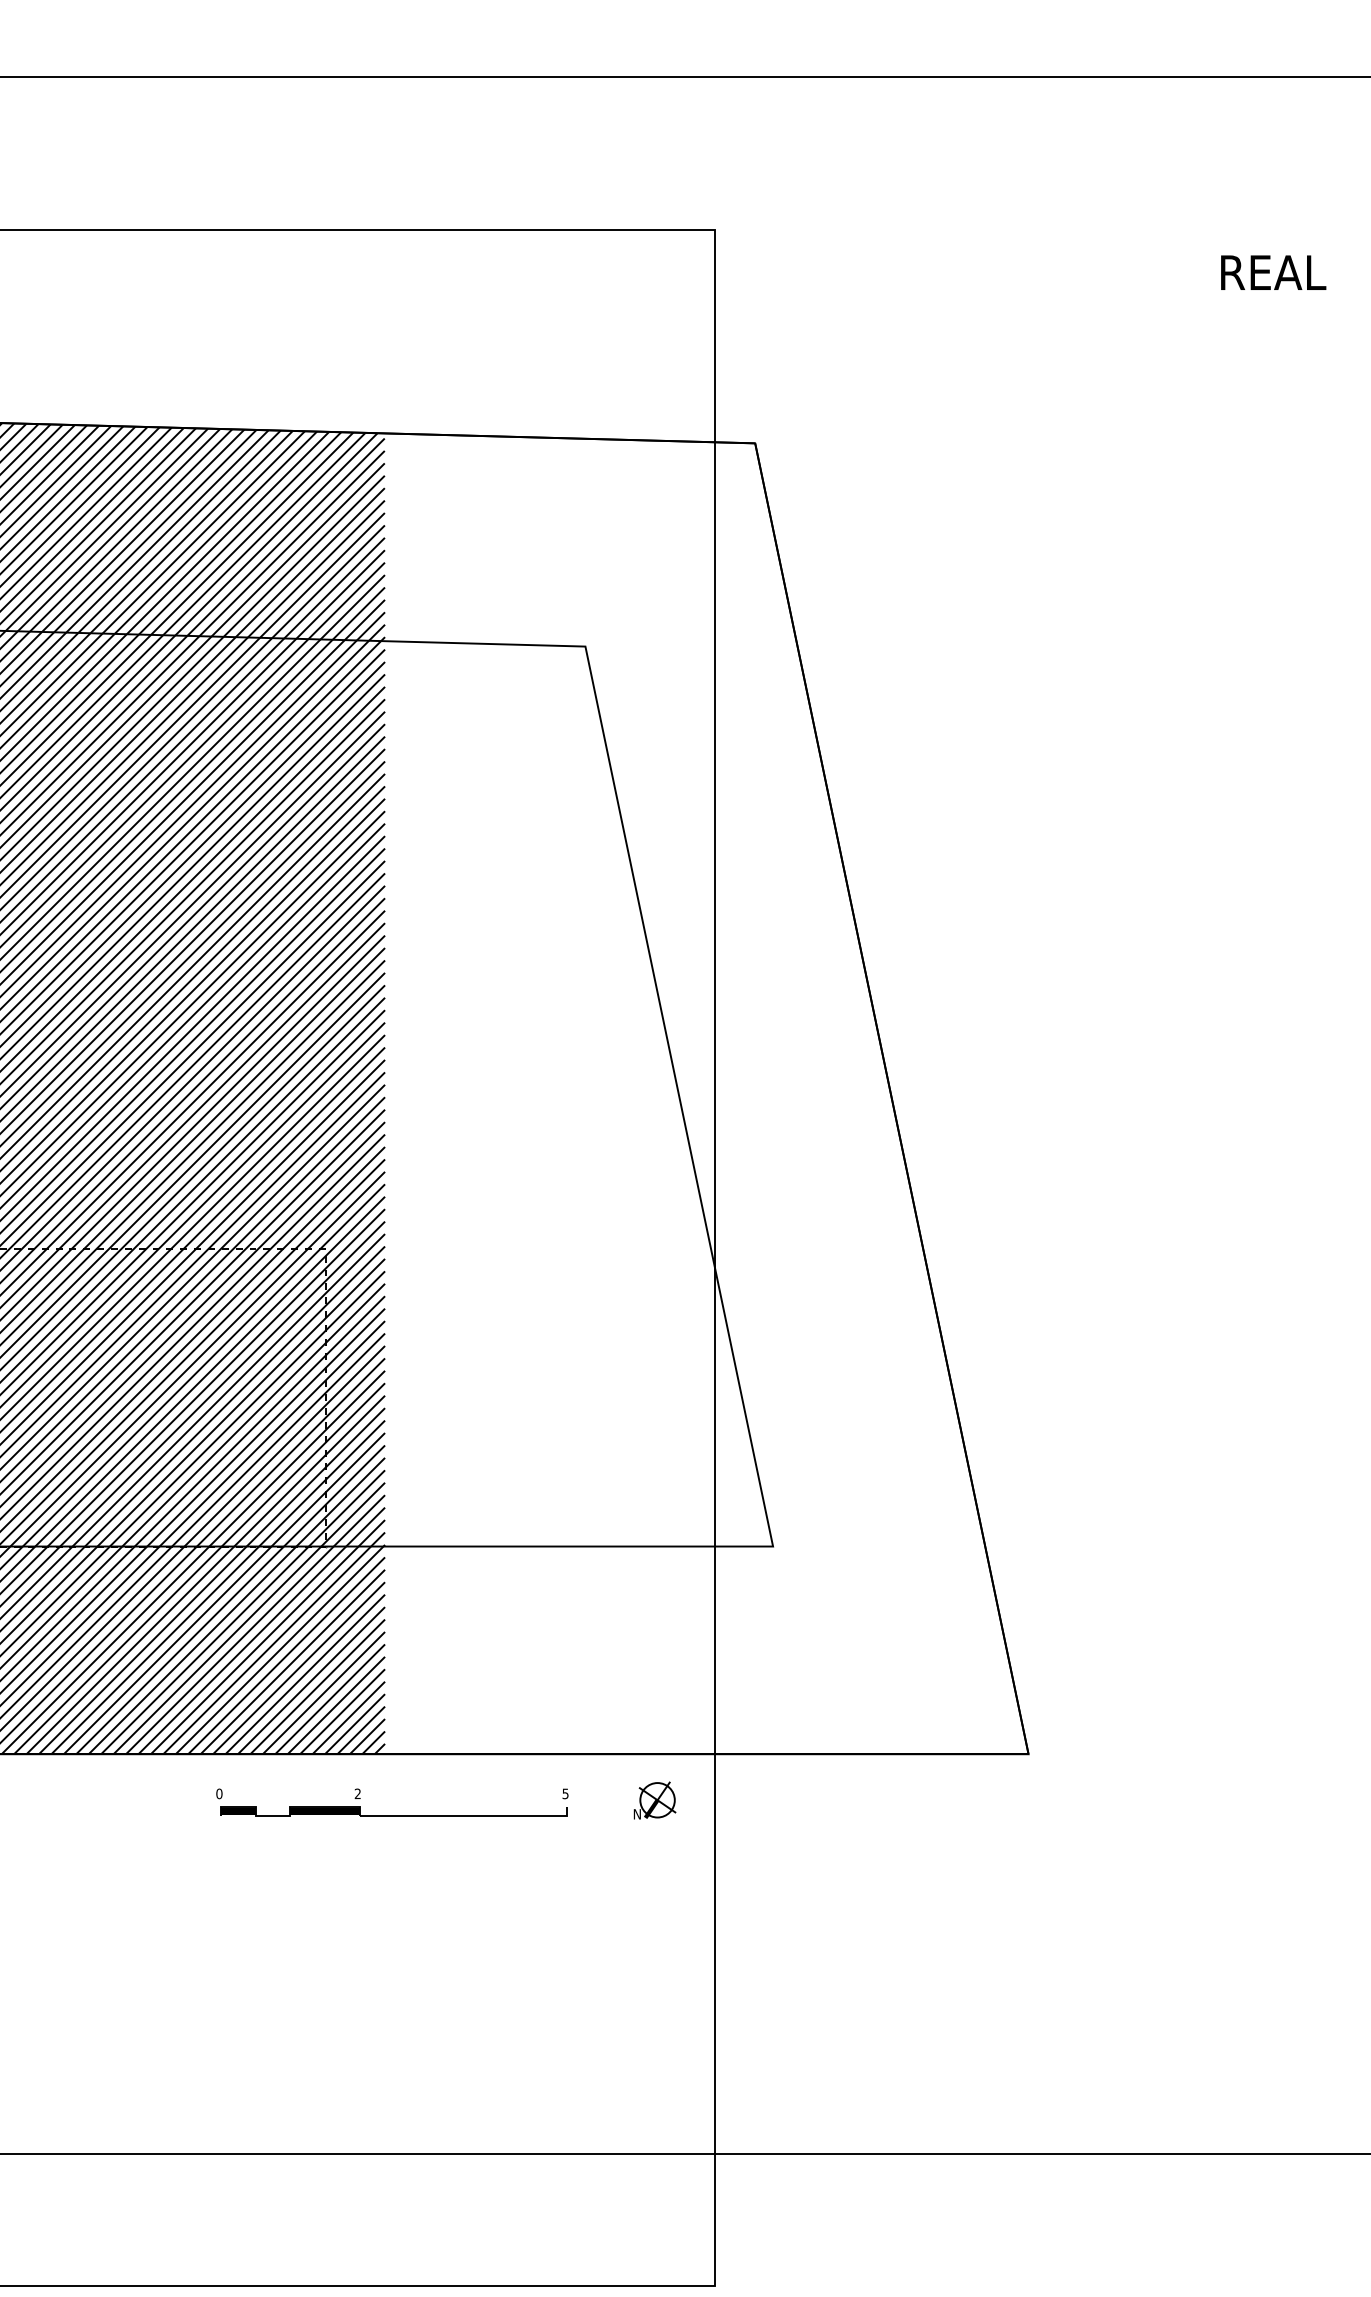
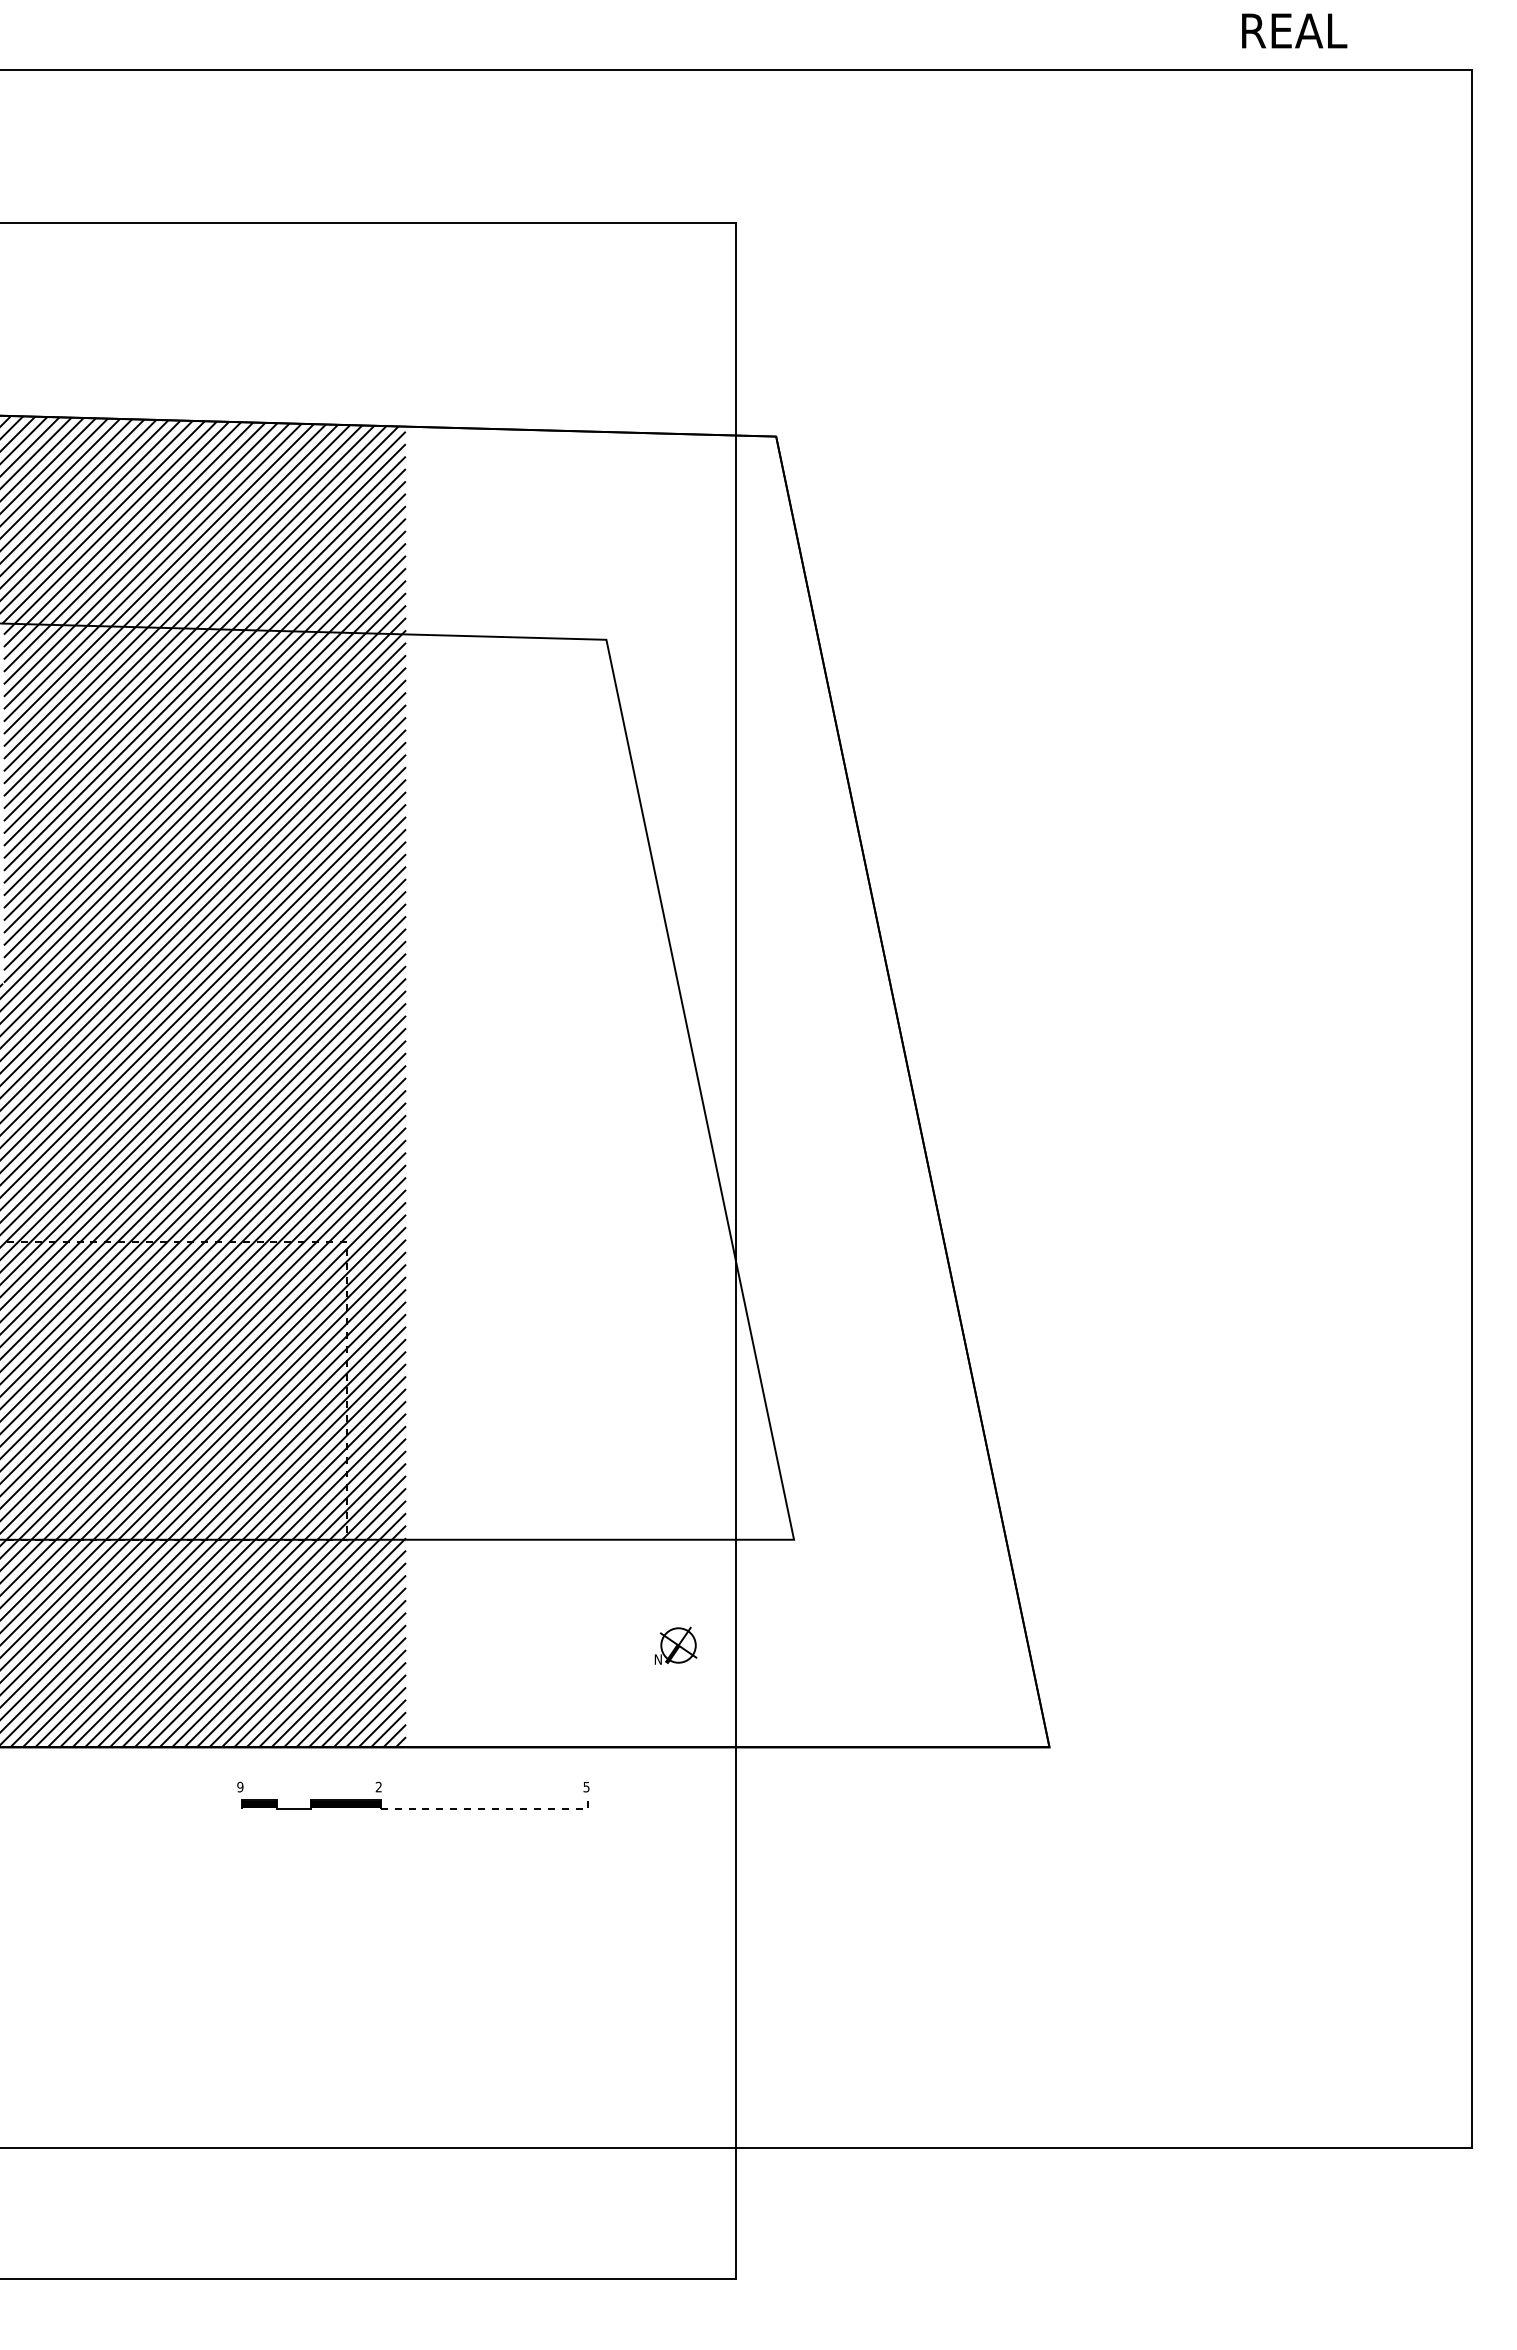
text: (1273, 272) -> (1294, 30), moved
text: (219, 1794) -> (240, 1787), 0 -> 9
part: (654, 1800) -> (675, 1645), moved
line: (468, 1815) -> (489, 1808), solid -> dashed

